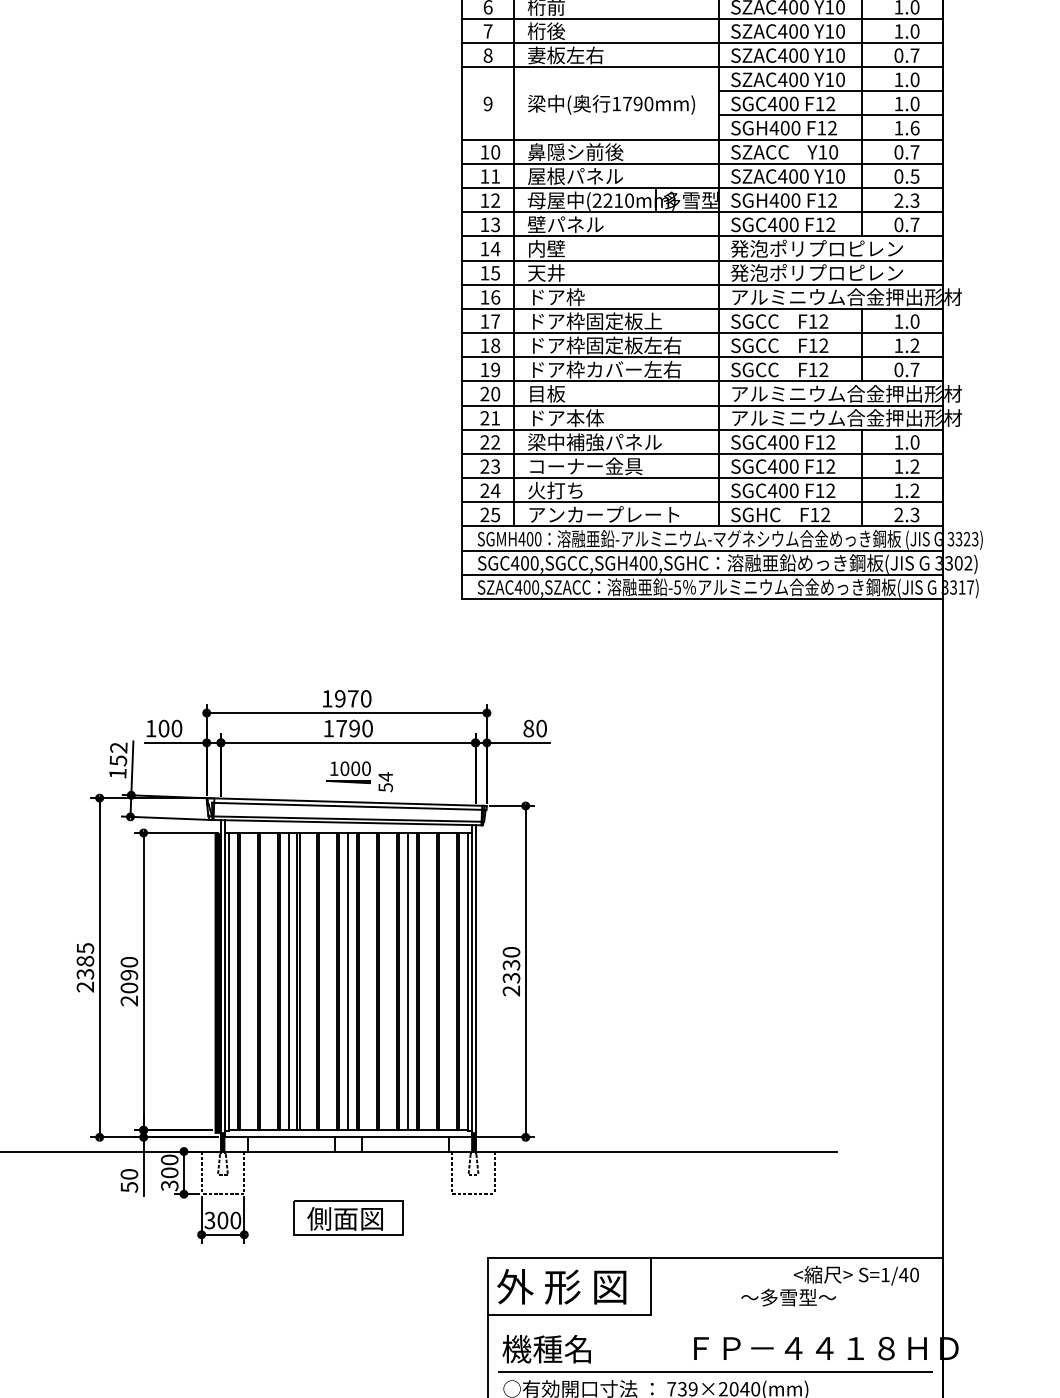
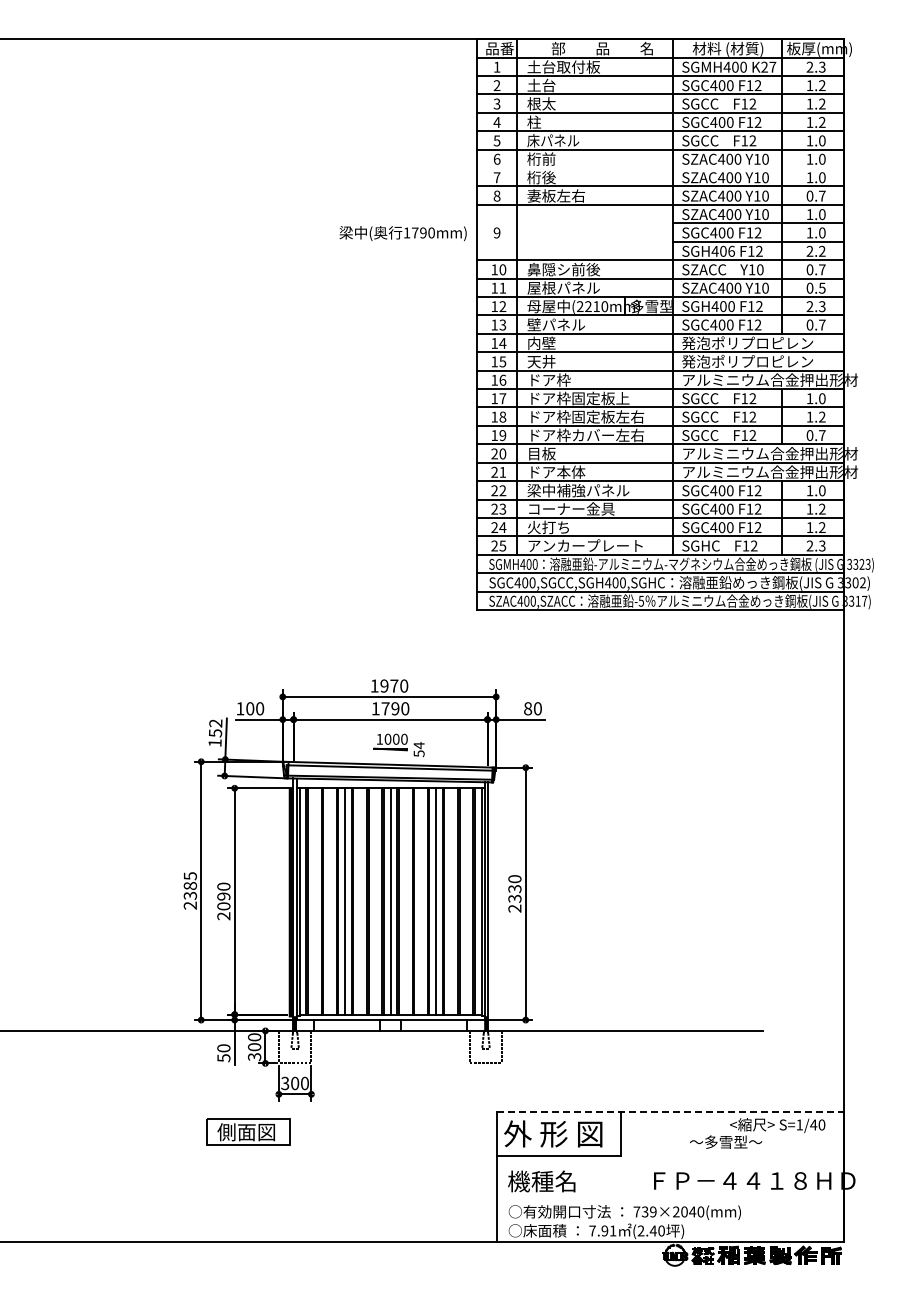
line: (702, 19) -> (660, 168), removed
text: (610, 104) -> (402, 233), moved
text: (795, 126) -> (731, 250), SGH400 -> SGH406
text: (906, 126) -> (815, 250), 1.6 -> 2.2
part: (348, 1217) -> (248, 1131), moved
line: (715, 1258) -> (670, 1112), solid -> dashed
line: (714, 1371) -> (669, 1198), removed

